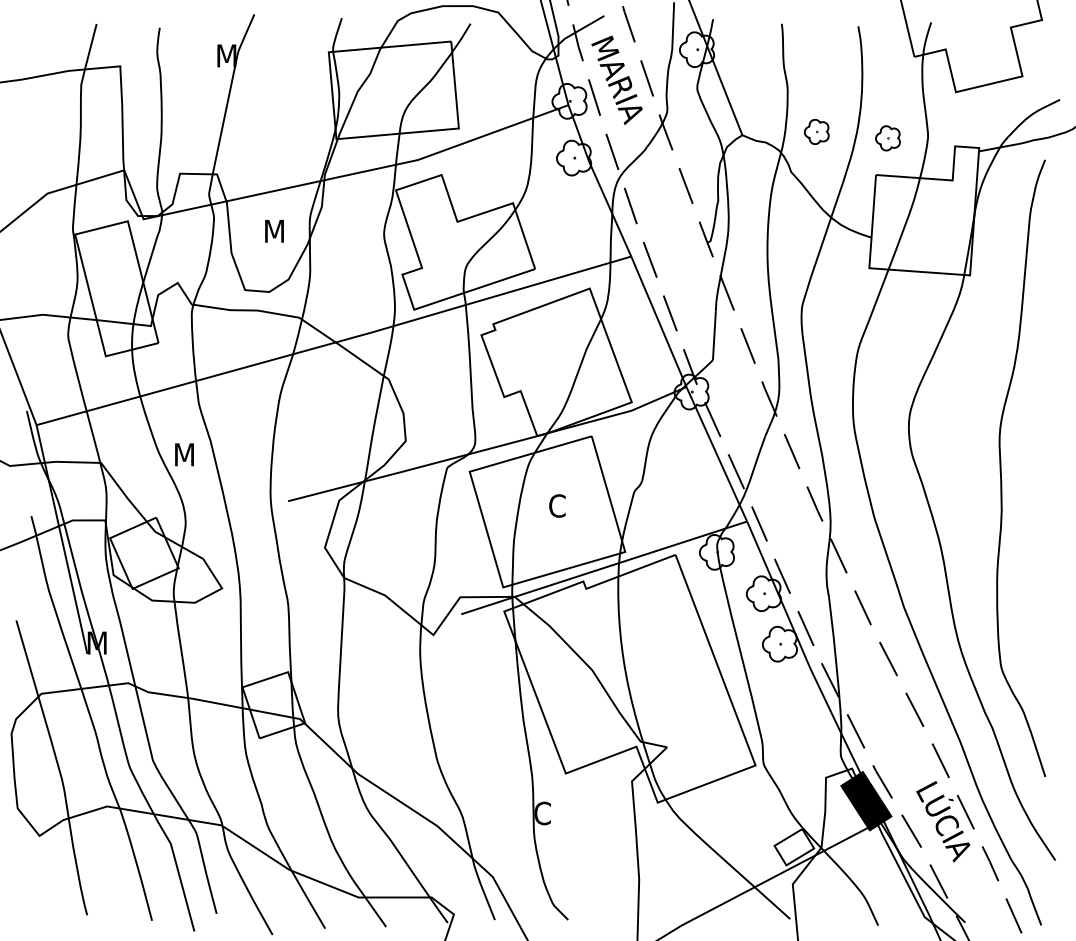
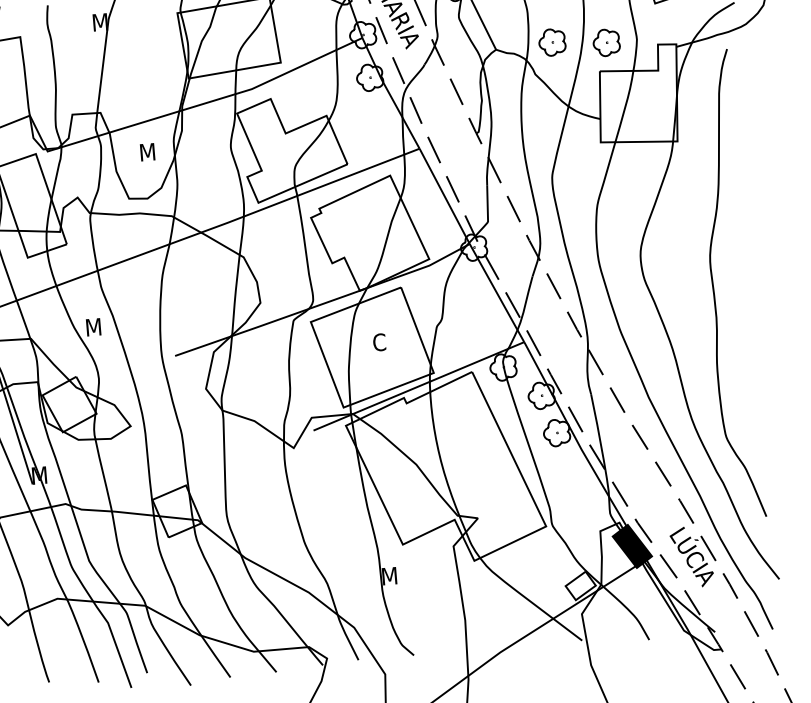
part: (816, 131) -> (551, 42), size x1.43
part: (887, 138) -> (606, 42), size x1.43
text: (544, 813) -> (389, 576), C -> M

